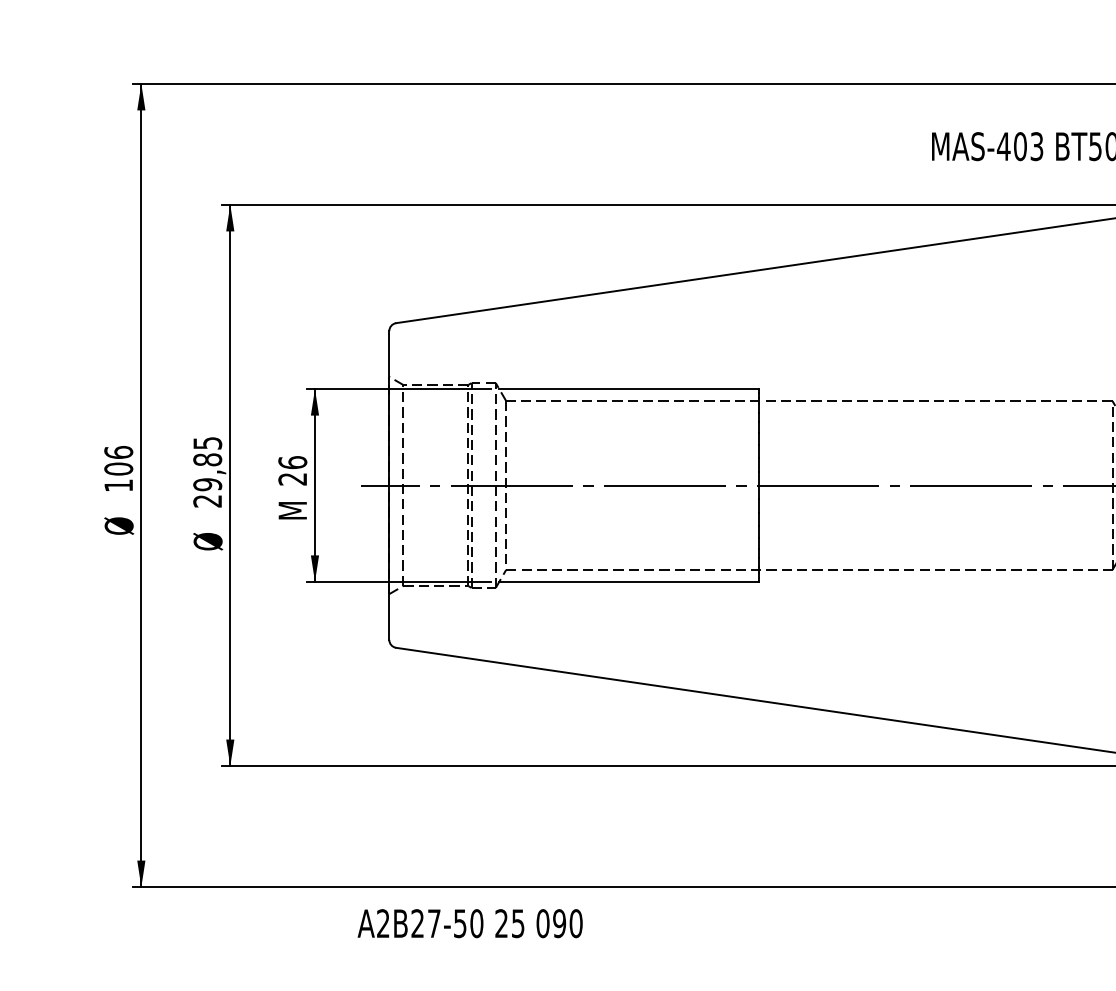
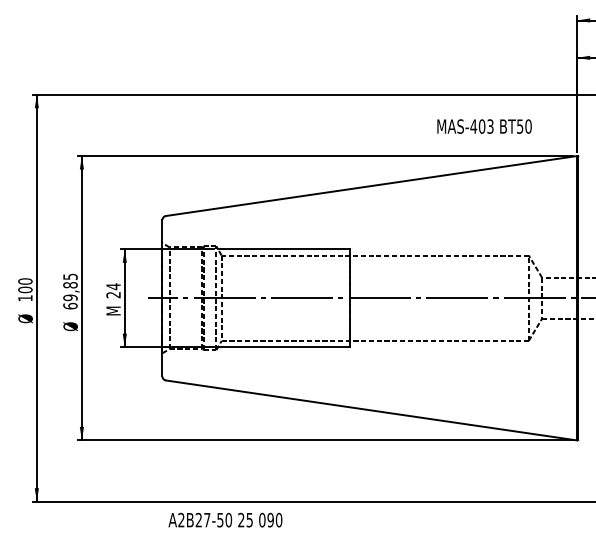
text: (118, 452) -> (25, 281), 106 -> 100
text: (292, 462) -> (113, 286), 26 -> 24
text: (207, 499) -> (70, 305), 29,85 -> 69,85
text: (470, 922) -> (225, 519), moved

